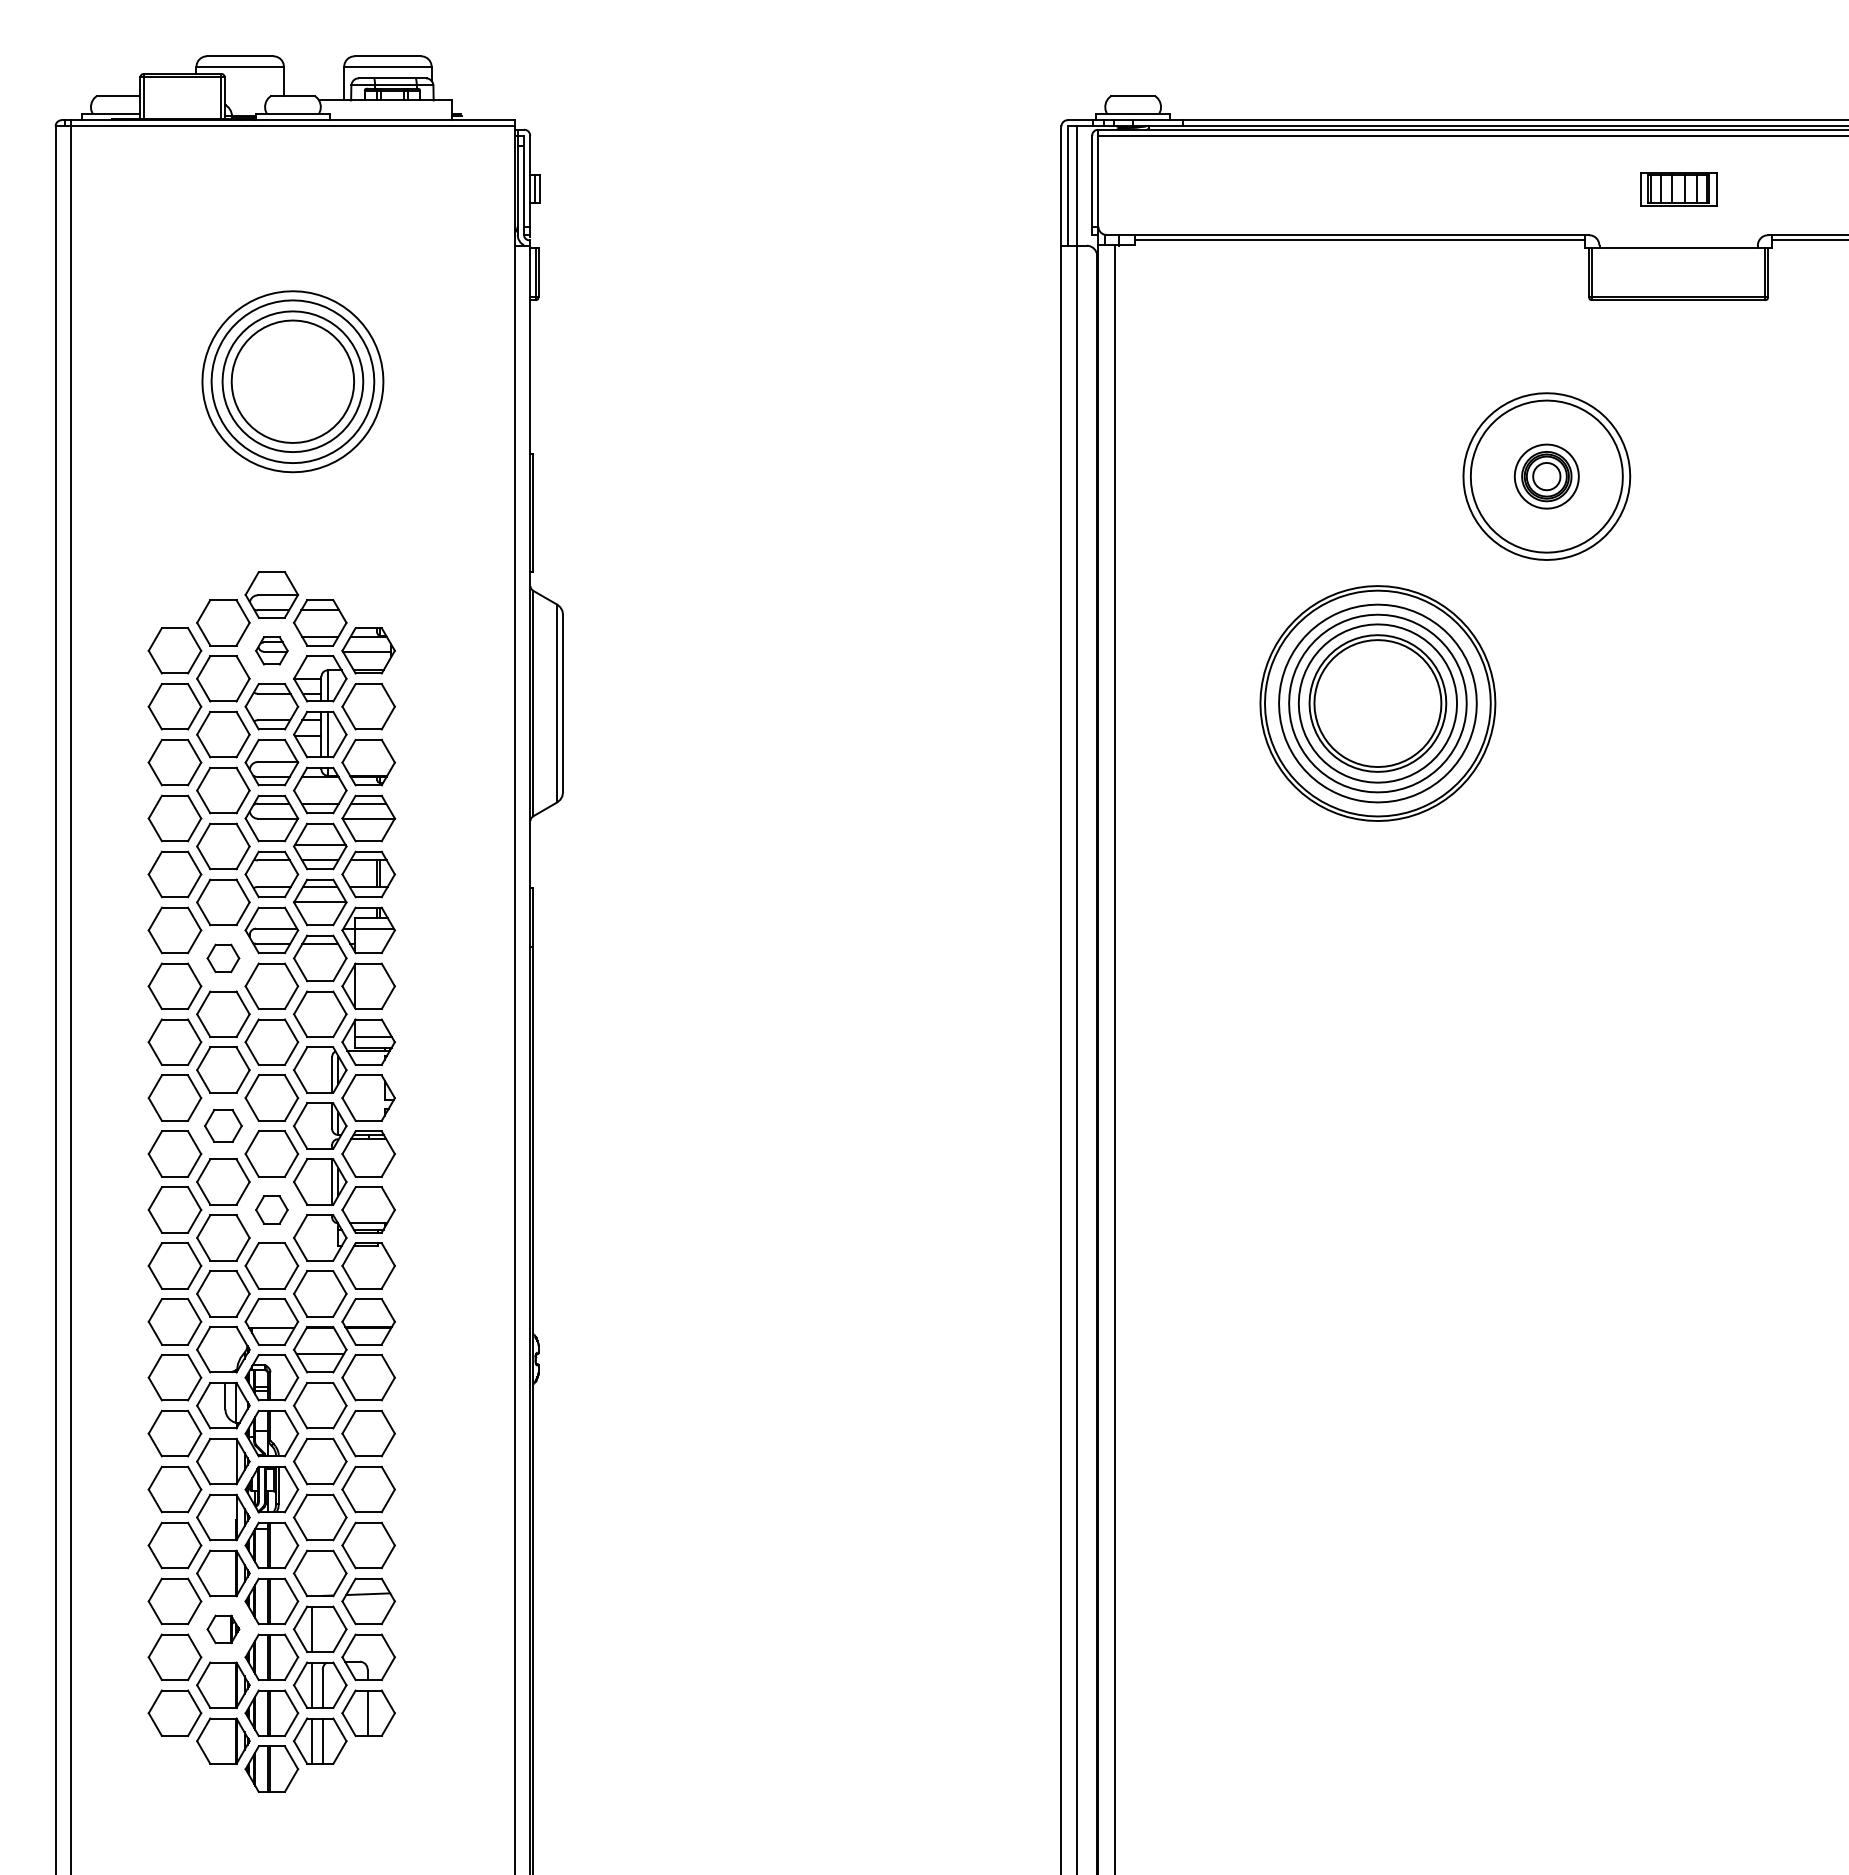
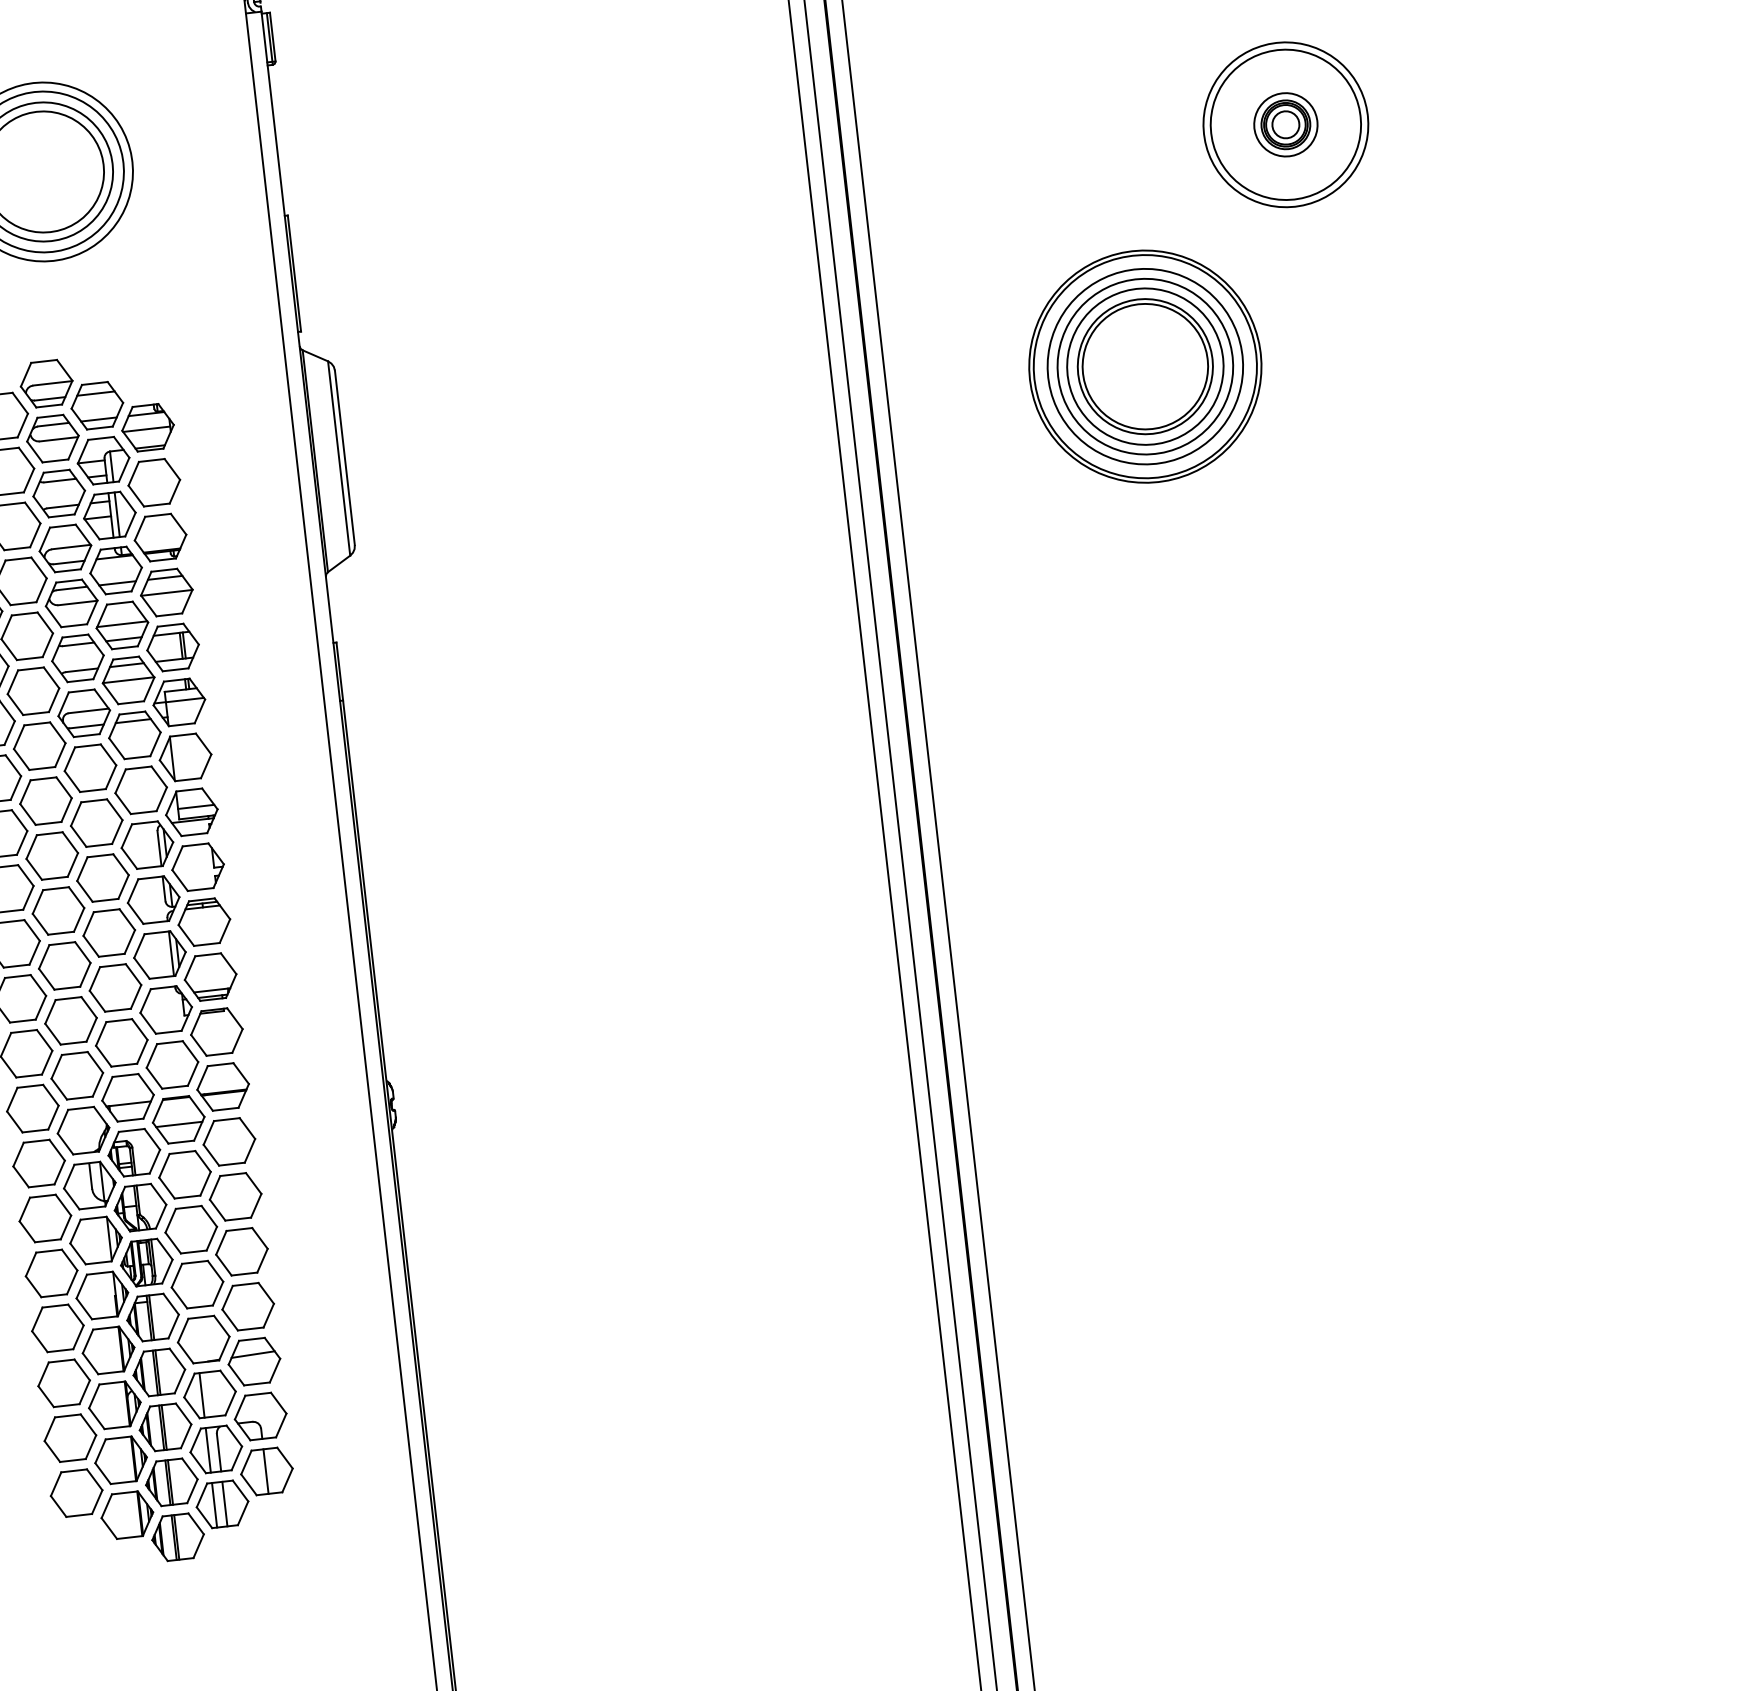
part: (271, 650) -> (52, 438), size x1.67
part: (223, 958) -> (39, 746), size x1.67
part: (223, 1125) -> (58, 910), size x1.43
part: (271, 1209) -> (115, 987), size x1.67
part: (223, 1629) -> (114, 1405), size x1.67

